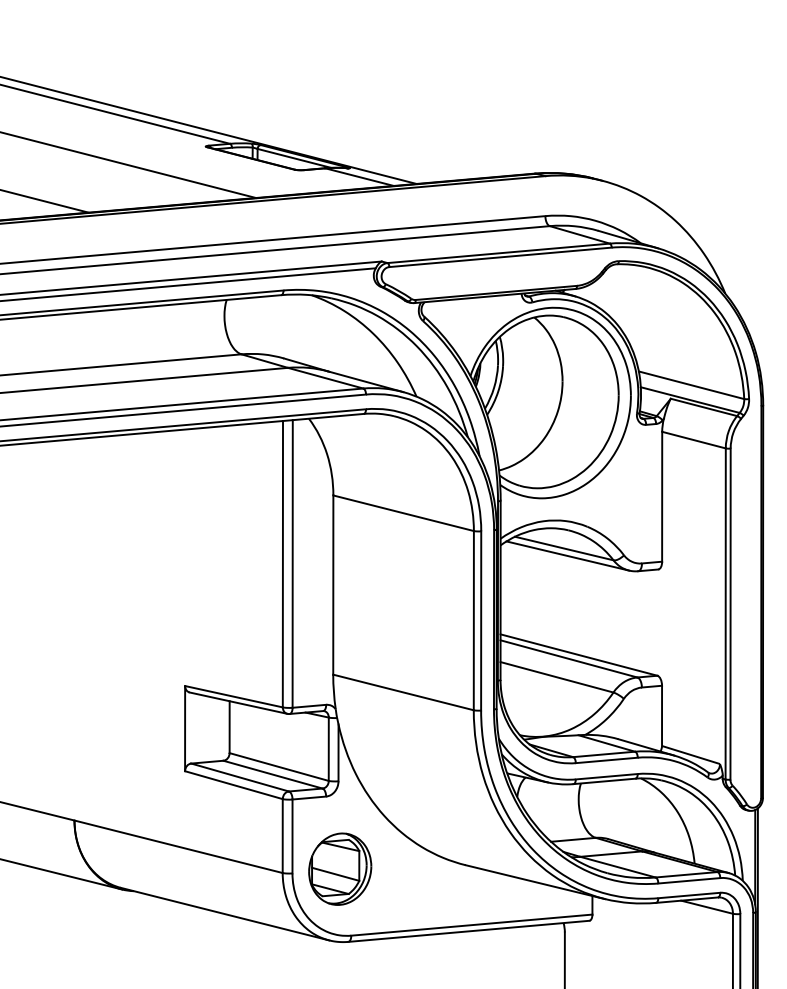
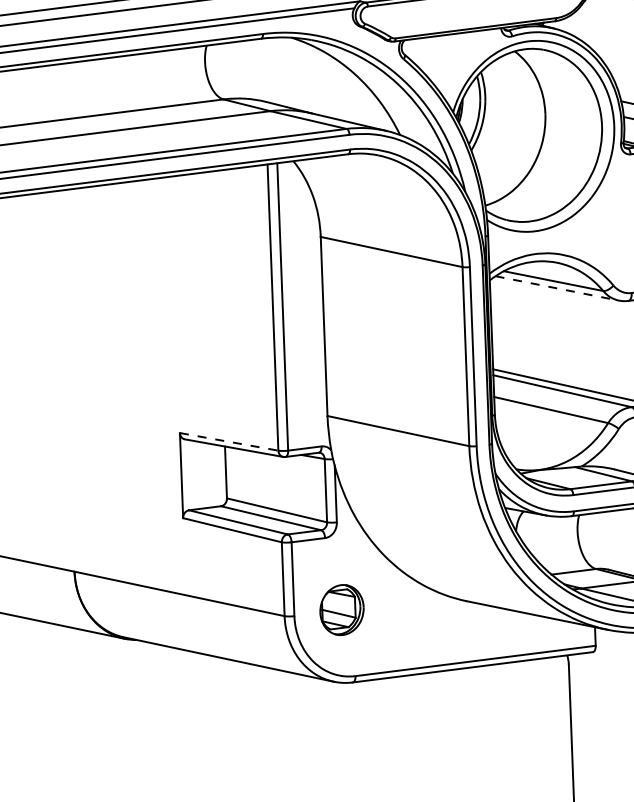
line: (567, 556) -> (557, 288), solid -> dashed
line: (233, 696) -> (228, 441), solid -> dashed
part: (340, 868) -> (342, 609), size x0.7

